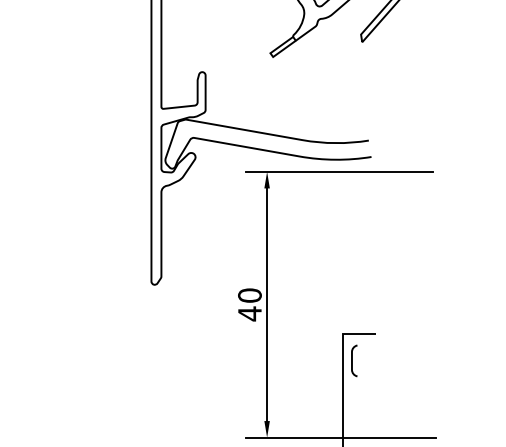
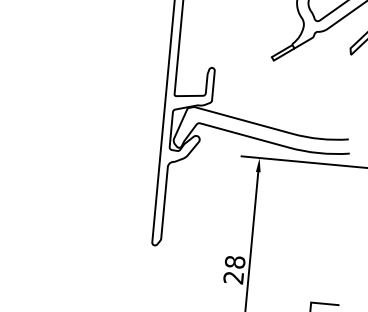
text: (249, 304) -> (234, 269), 40 -> 28

